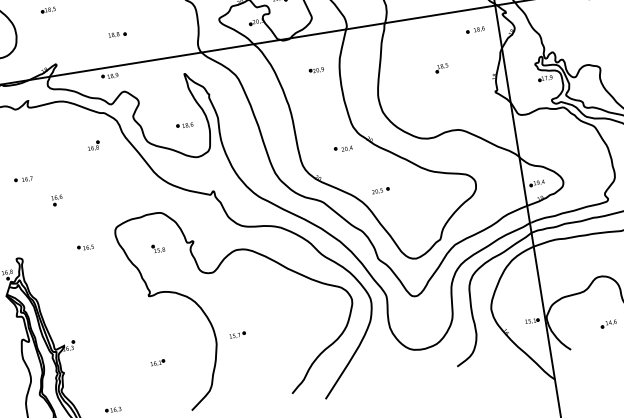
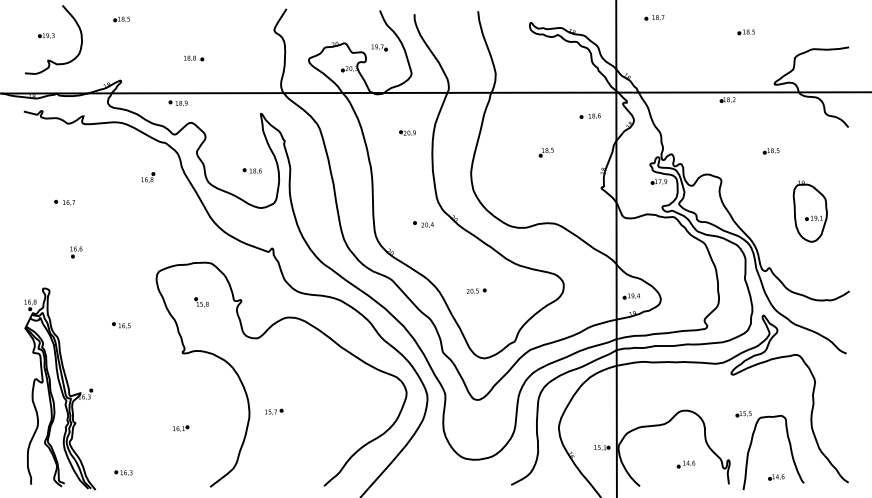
part: (380, 190) -> (476, 291), moved
part: (57, 200) -> (76, 252), moved
part: (85, 247) -> (121, 325), moved

